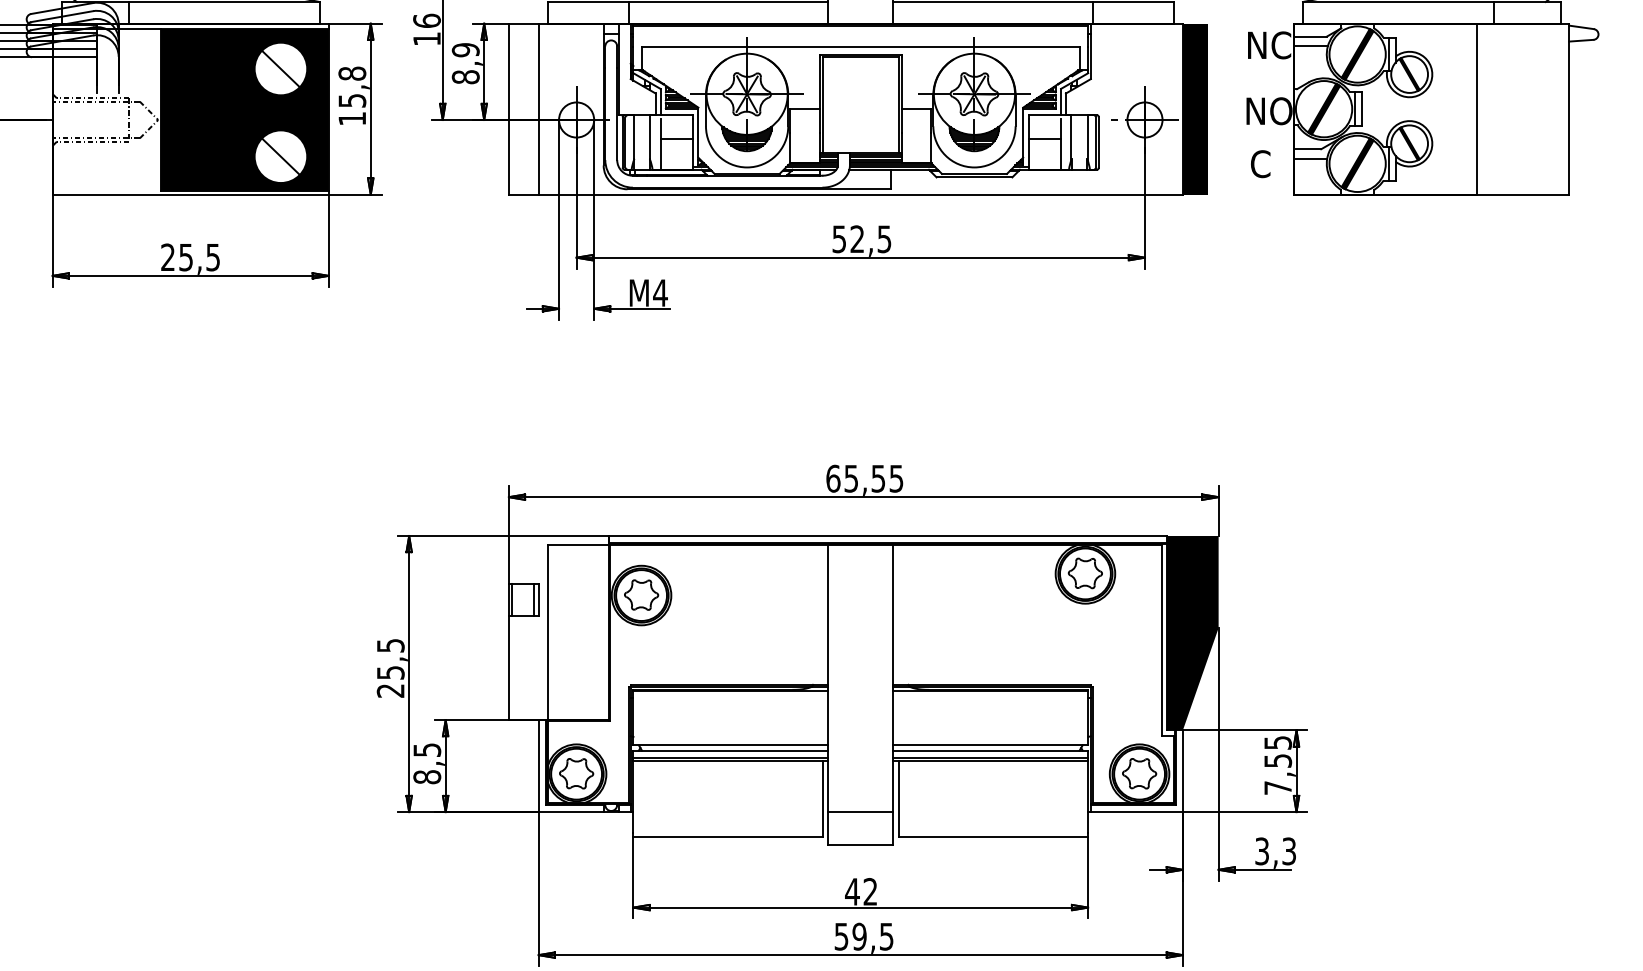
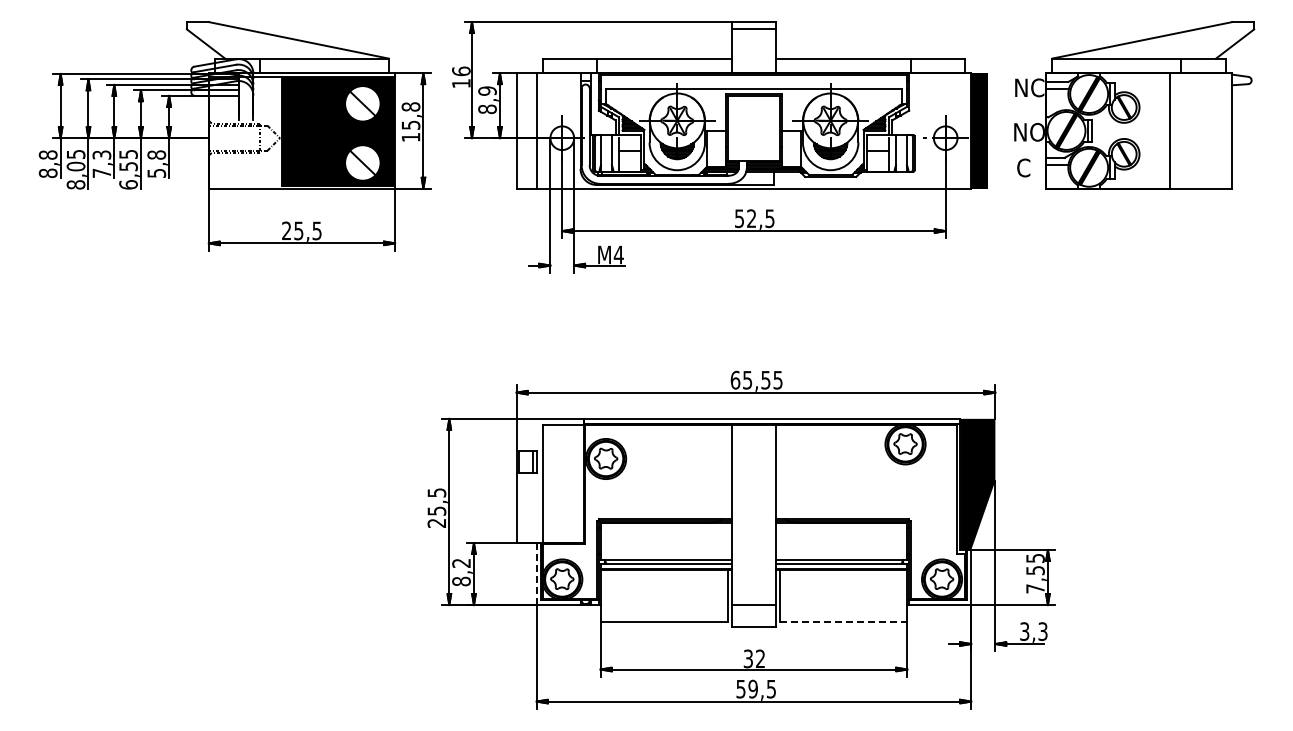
text: (427, 748) -> (461, 562), 8,5 -> 8,2
line: (538, 765) -> (536, 573), solid -> dashed
line: (993, 837) -> (843, 622), solid -> dashed
text: (852, 891) -> (748, 658), 42 -> 32

